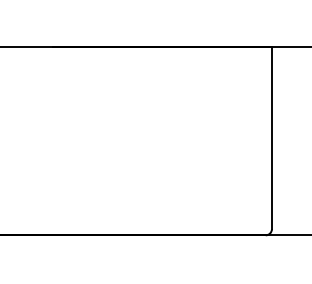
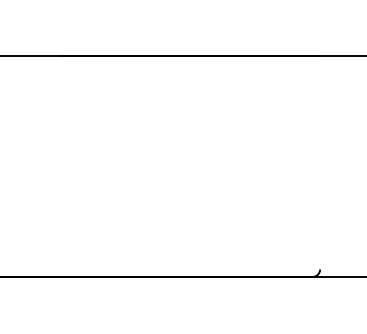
line: (272, 138) -> (320, 162), removed

